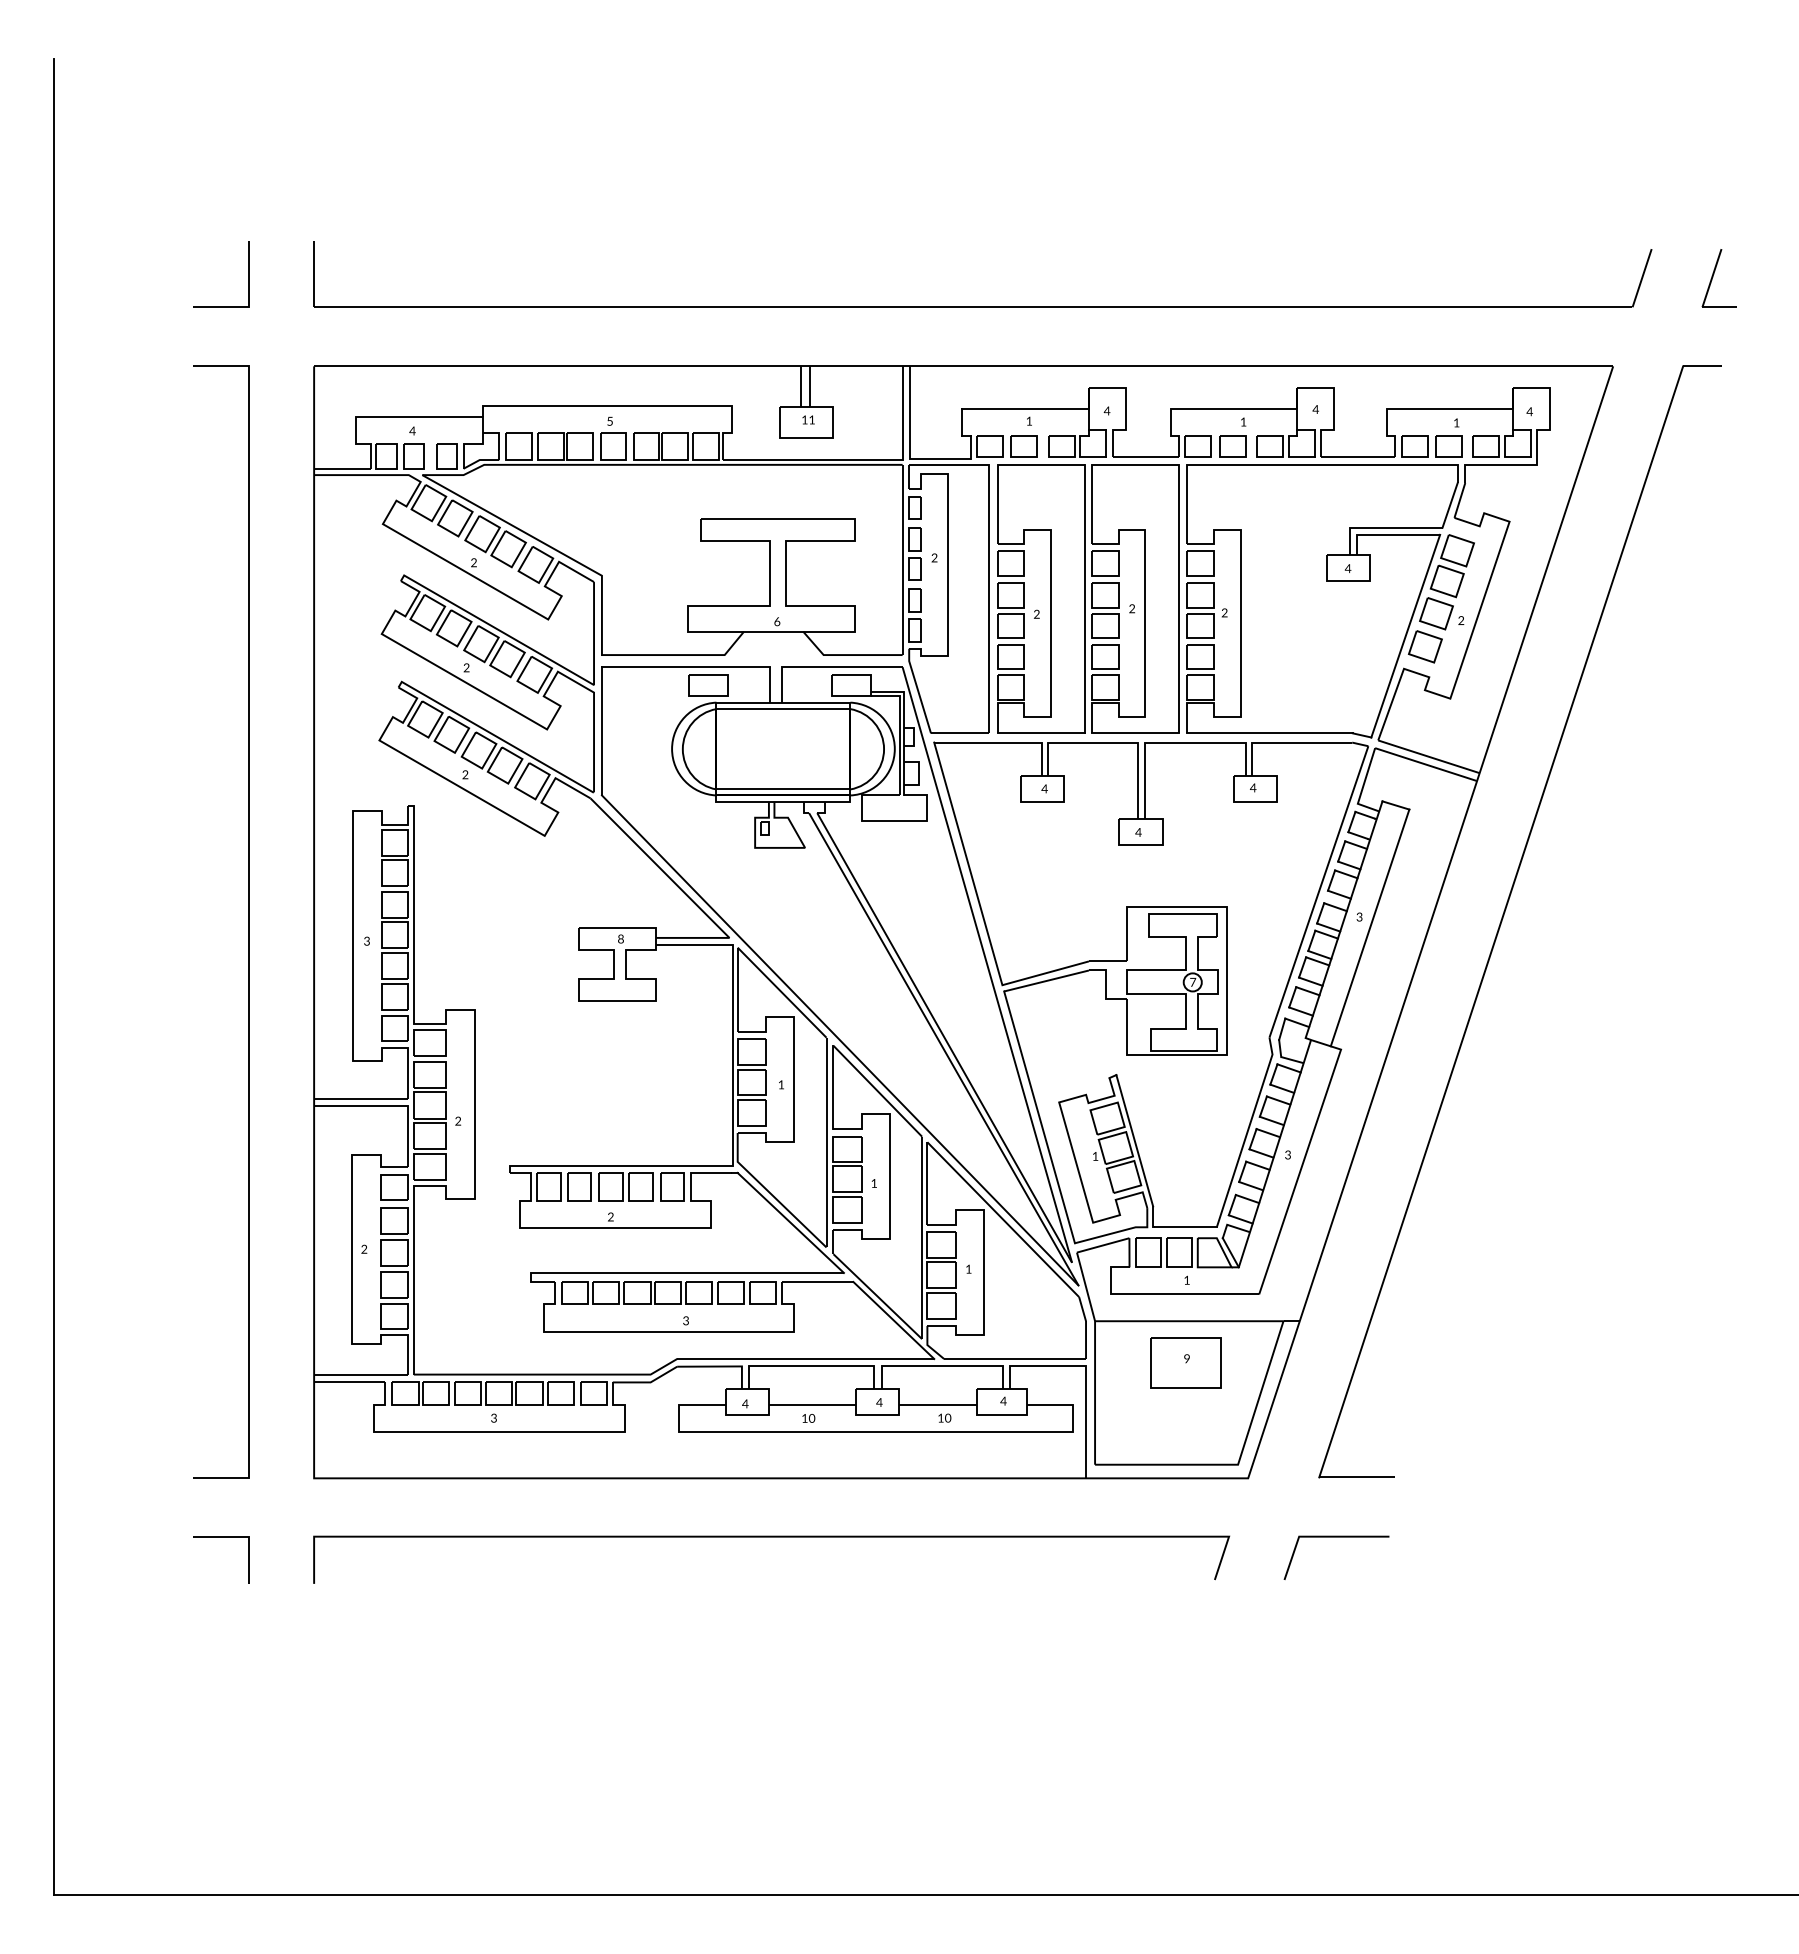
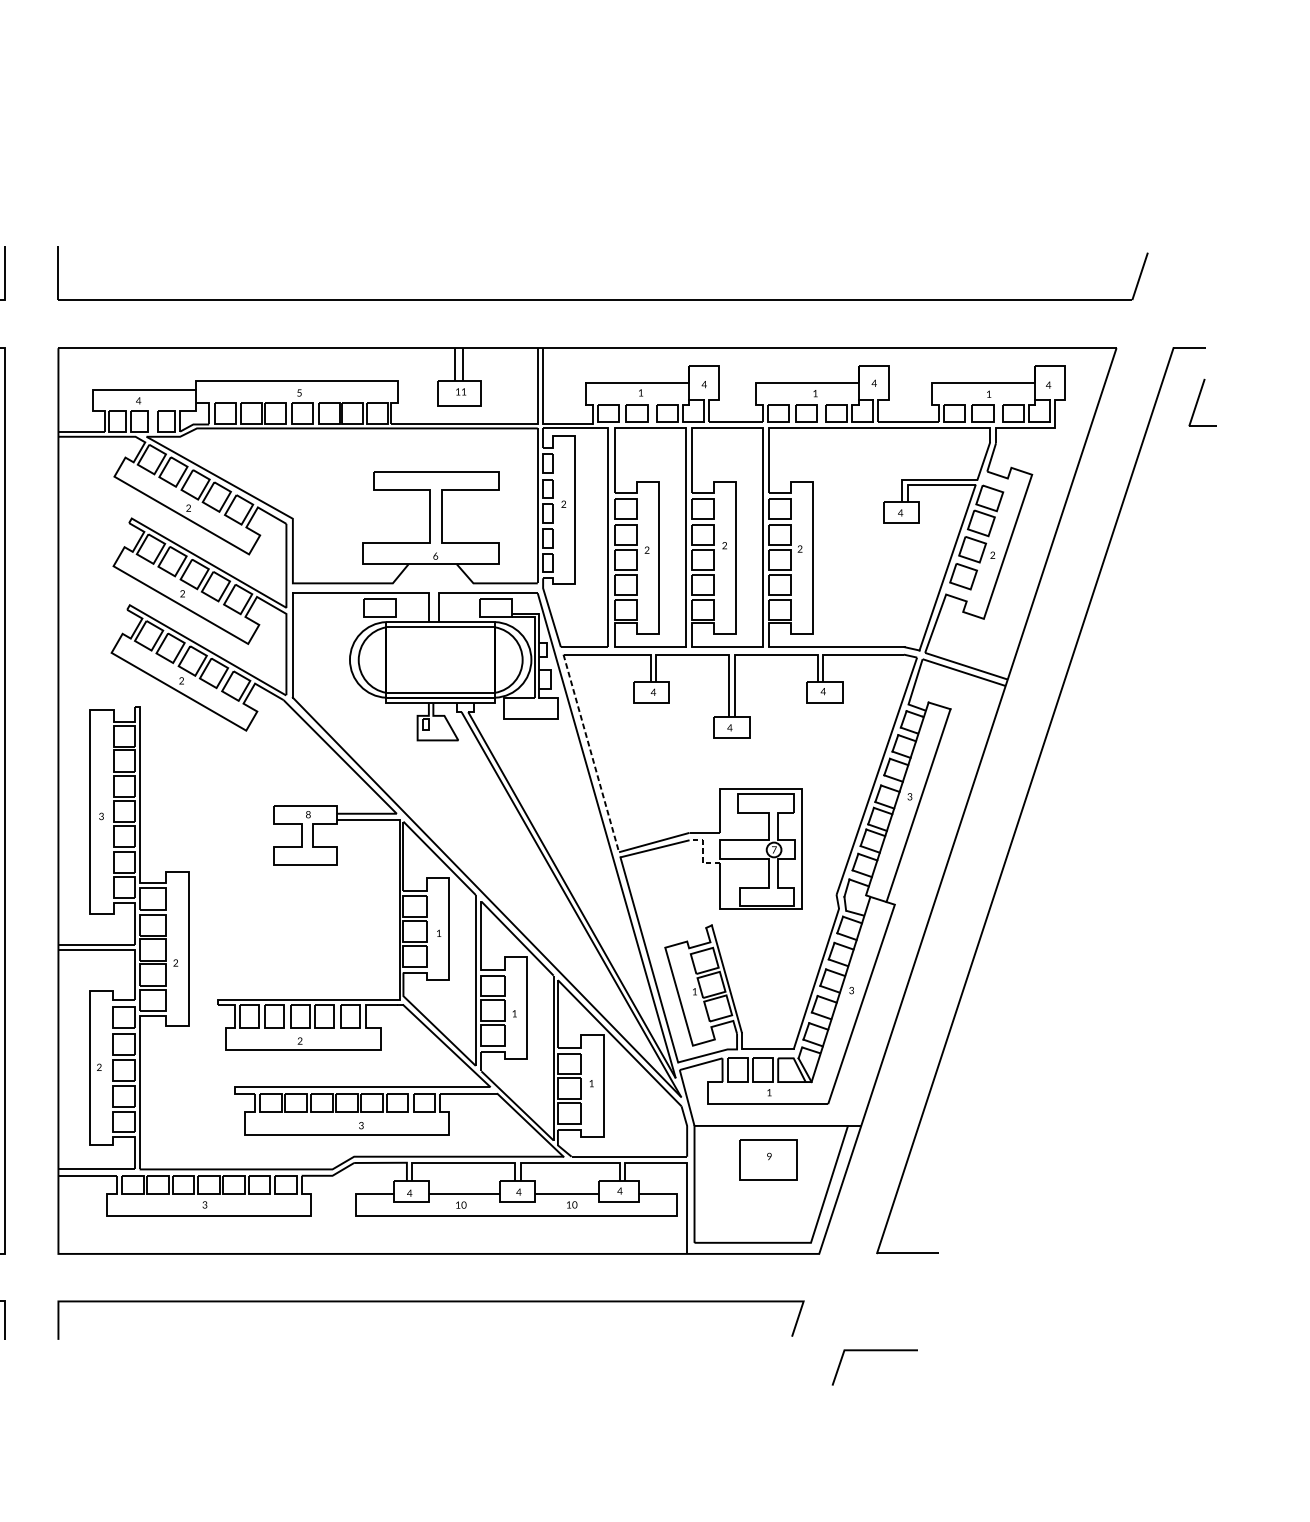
part: (1718, 278) -> (1202, 402), moved
line: (968, 863) -> (591, 753), solid -> dashed
line: (1105, 986) -> (703, 853), solid -> dashed
line: (1336, 1537) -> (874, 1350), moved

